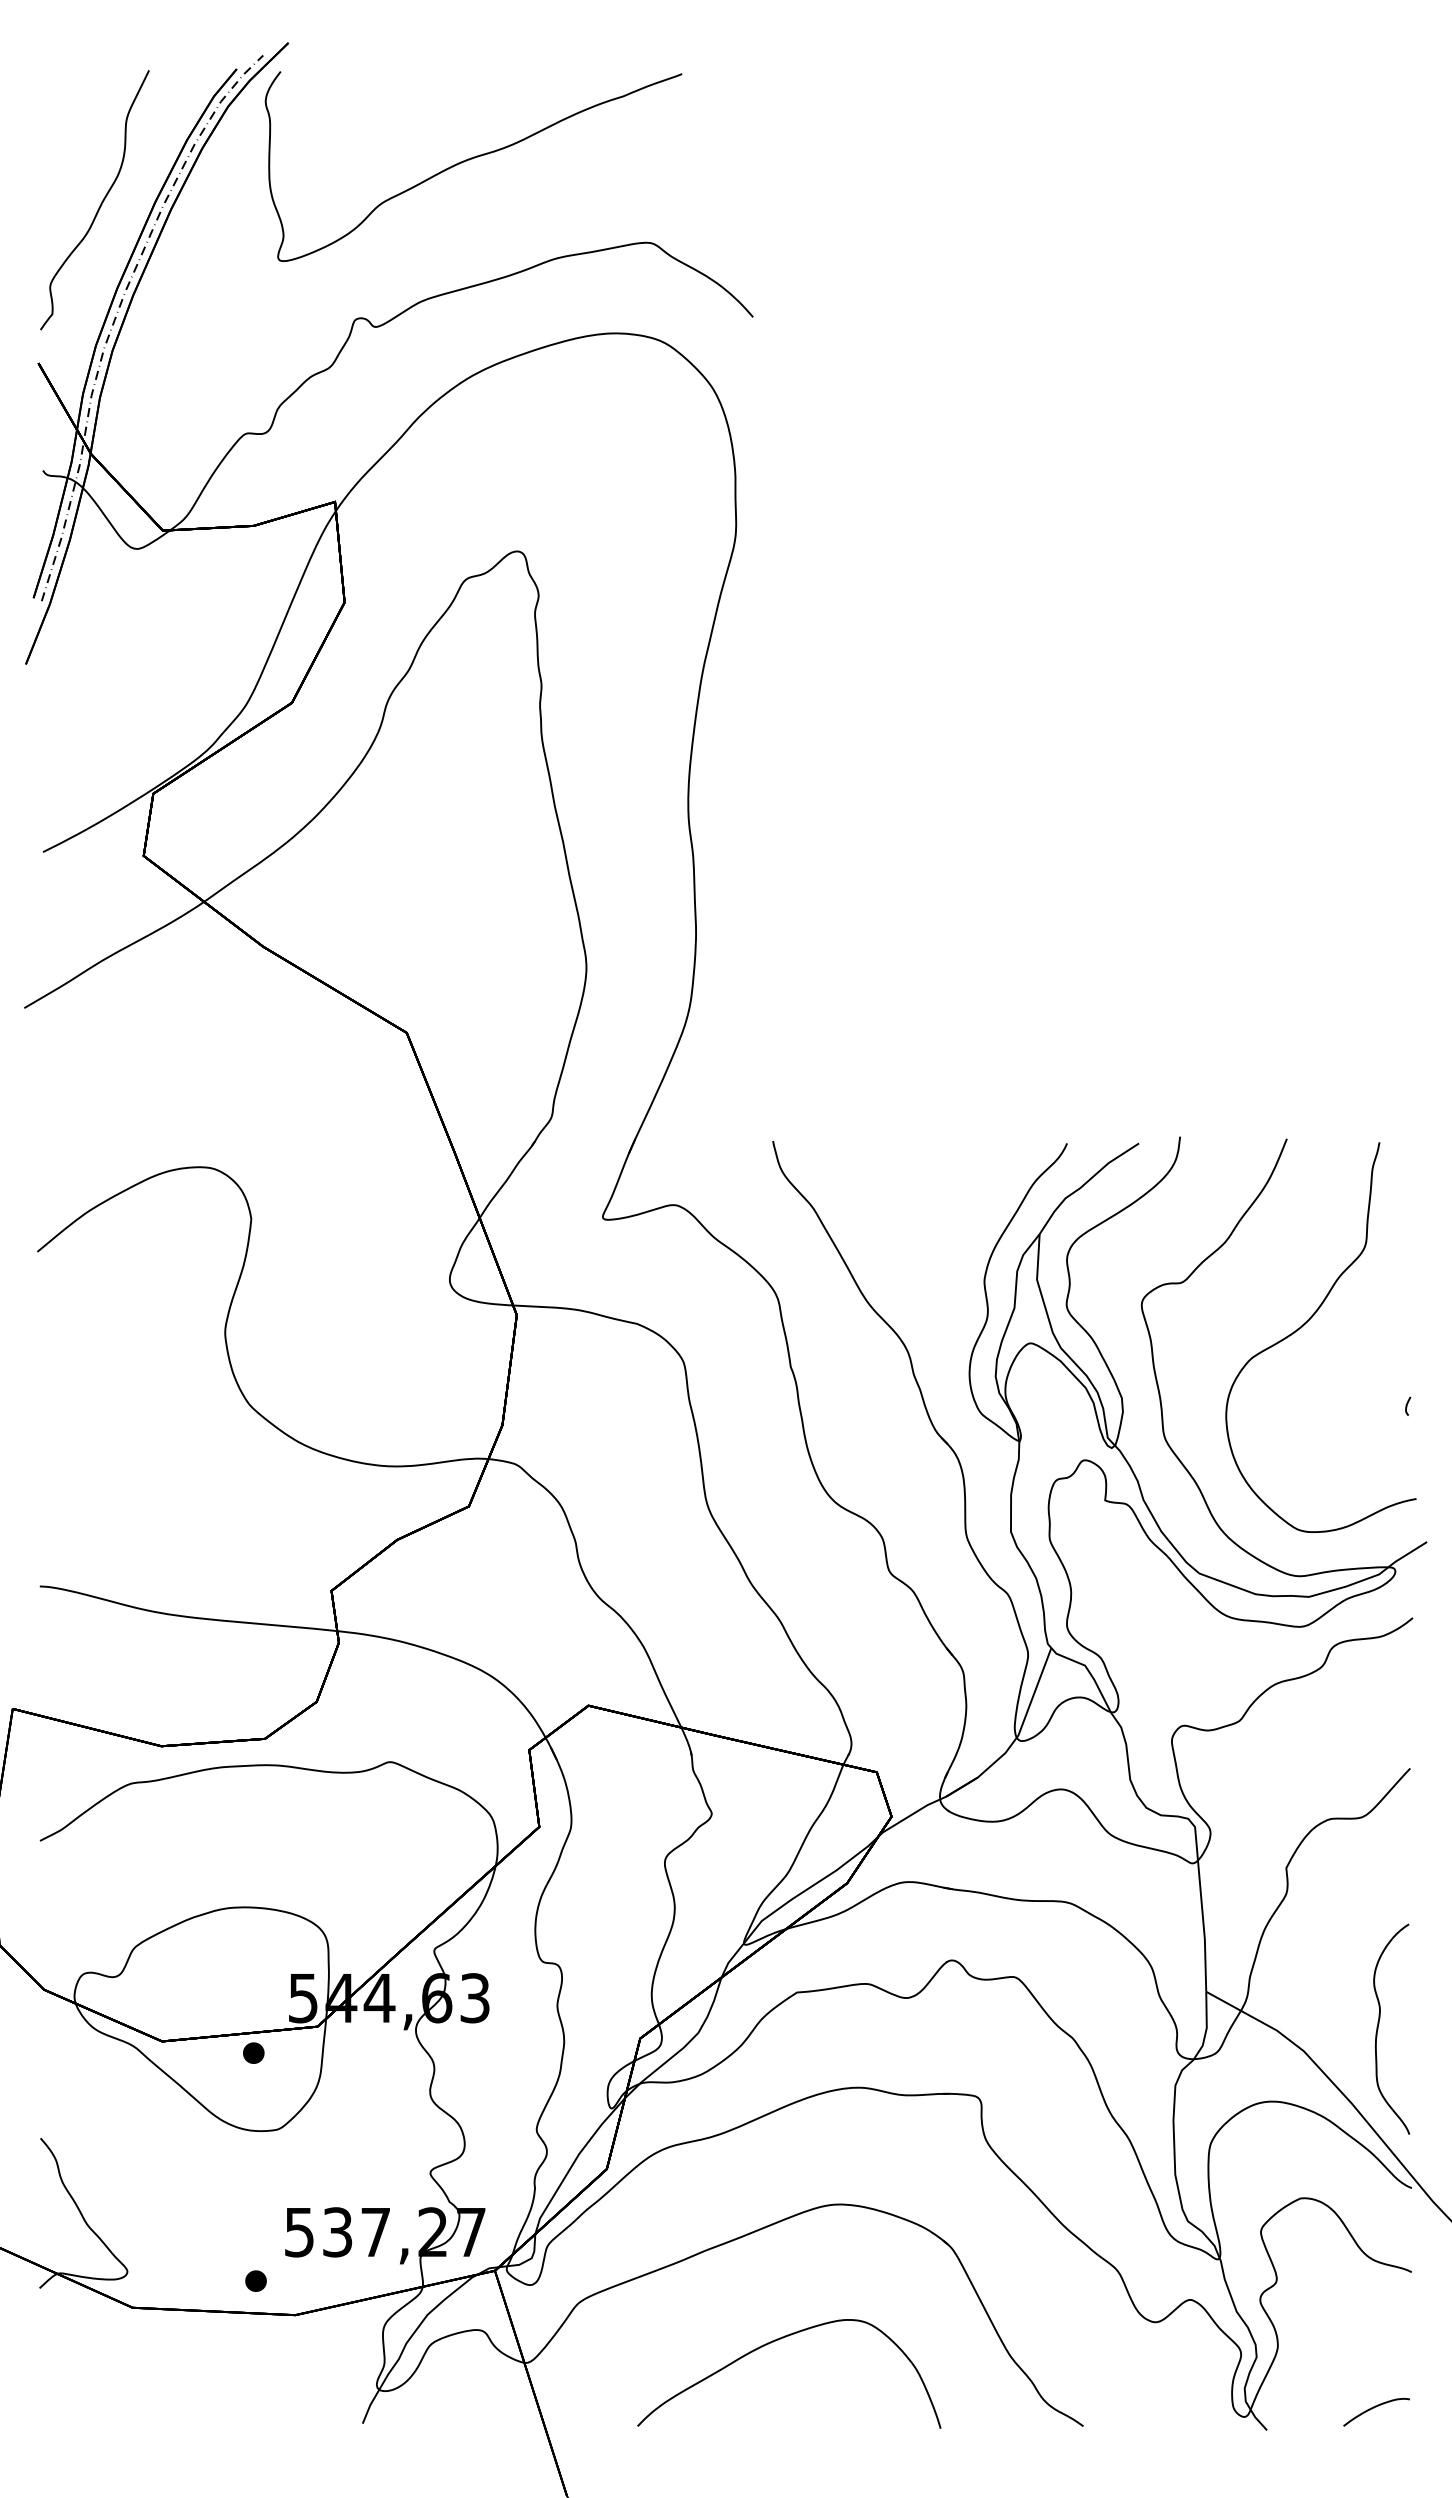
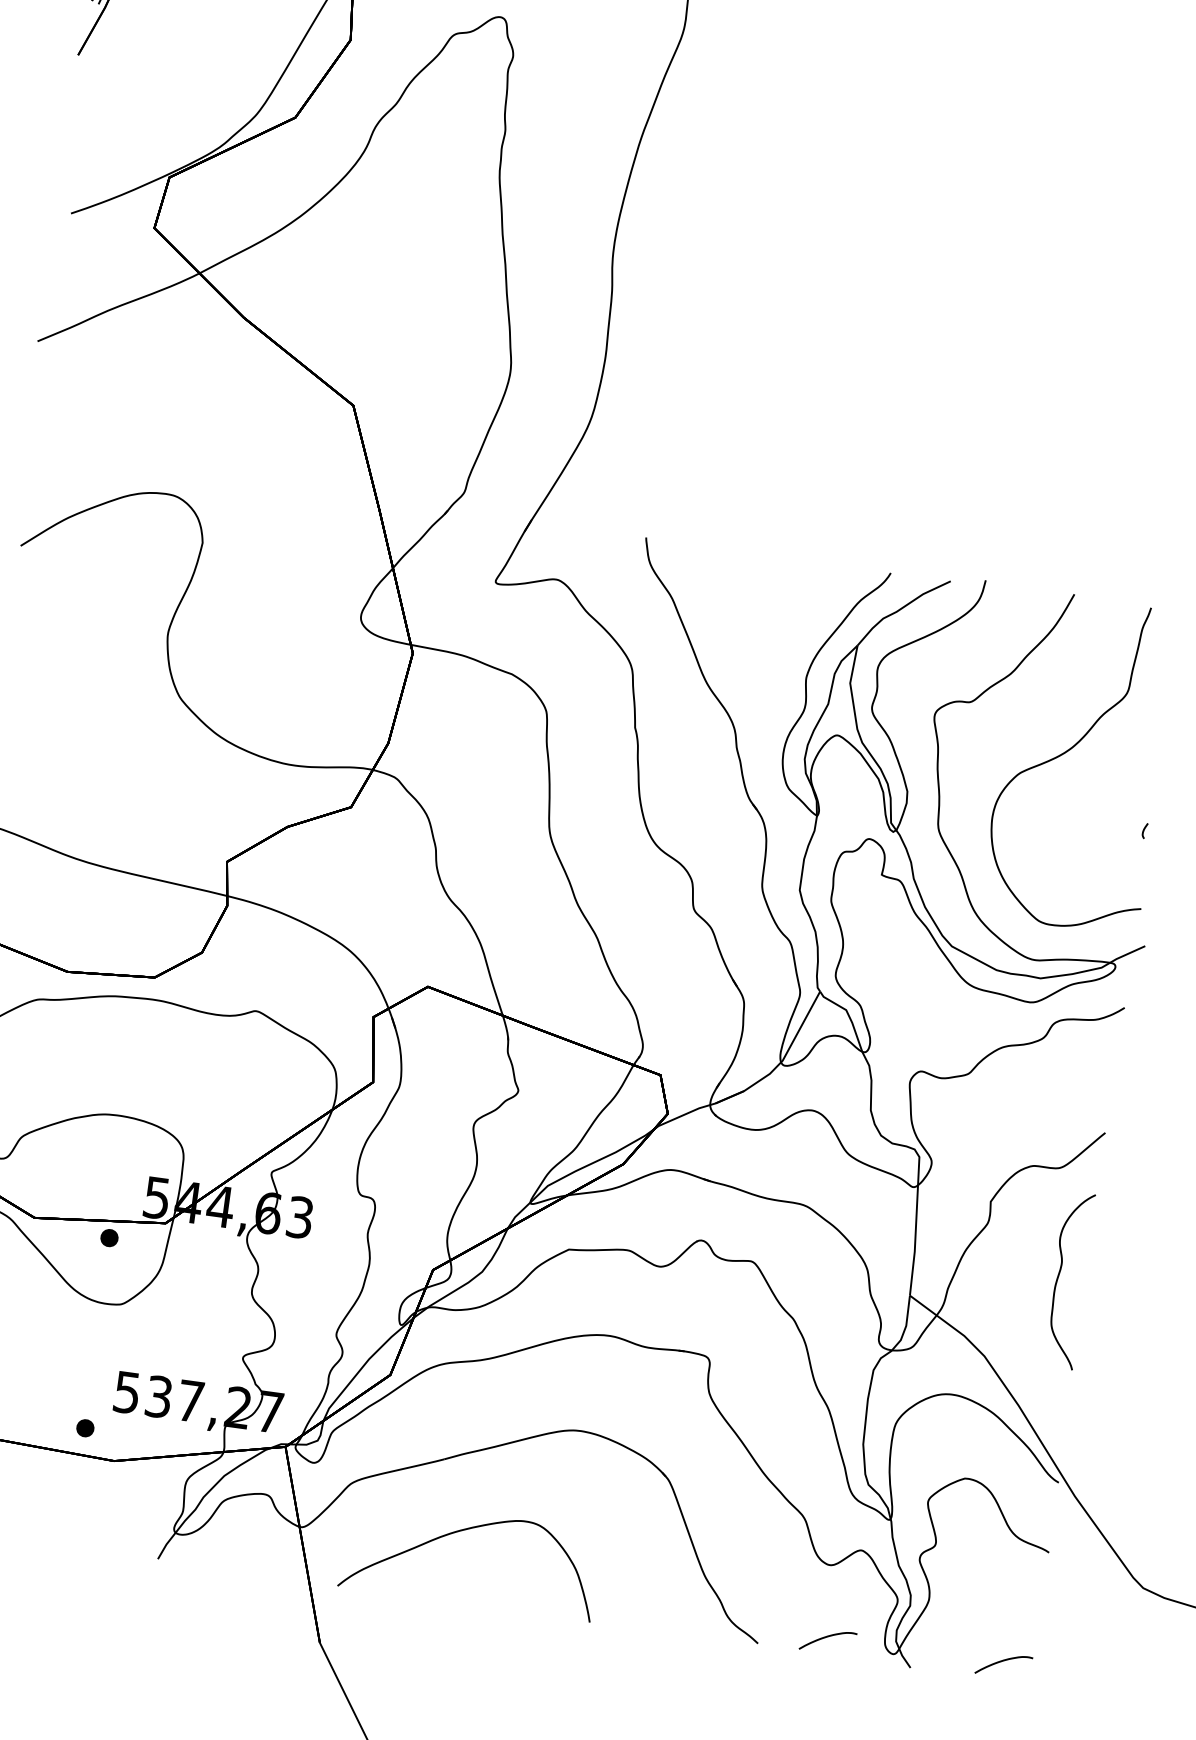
curve: (1379, 2024) -> (1059, 1275), moved
curve: (778, 2340) -> (464, 1530), moved
curve: (1163, 2408) -> (826, 1637), added

